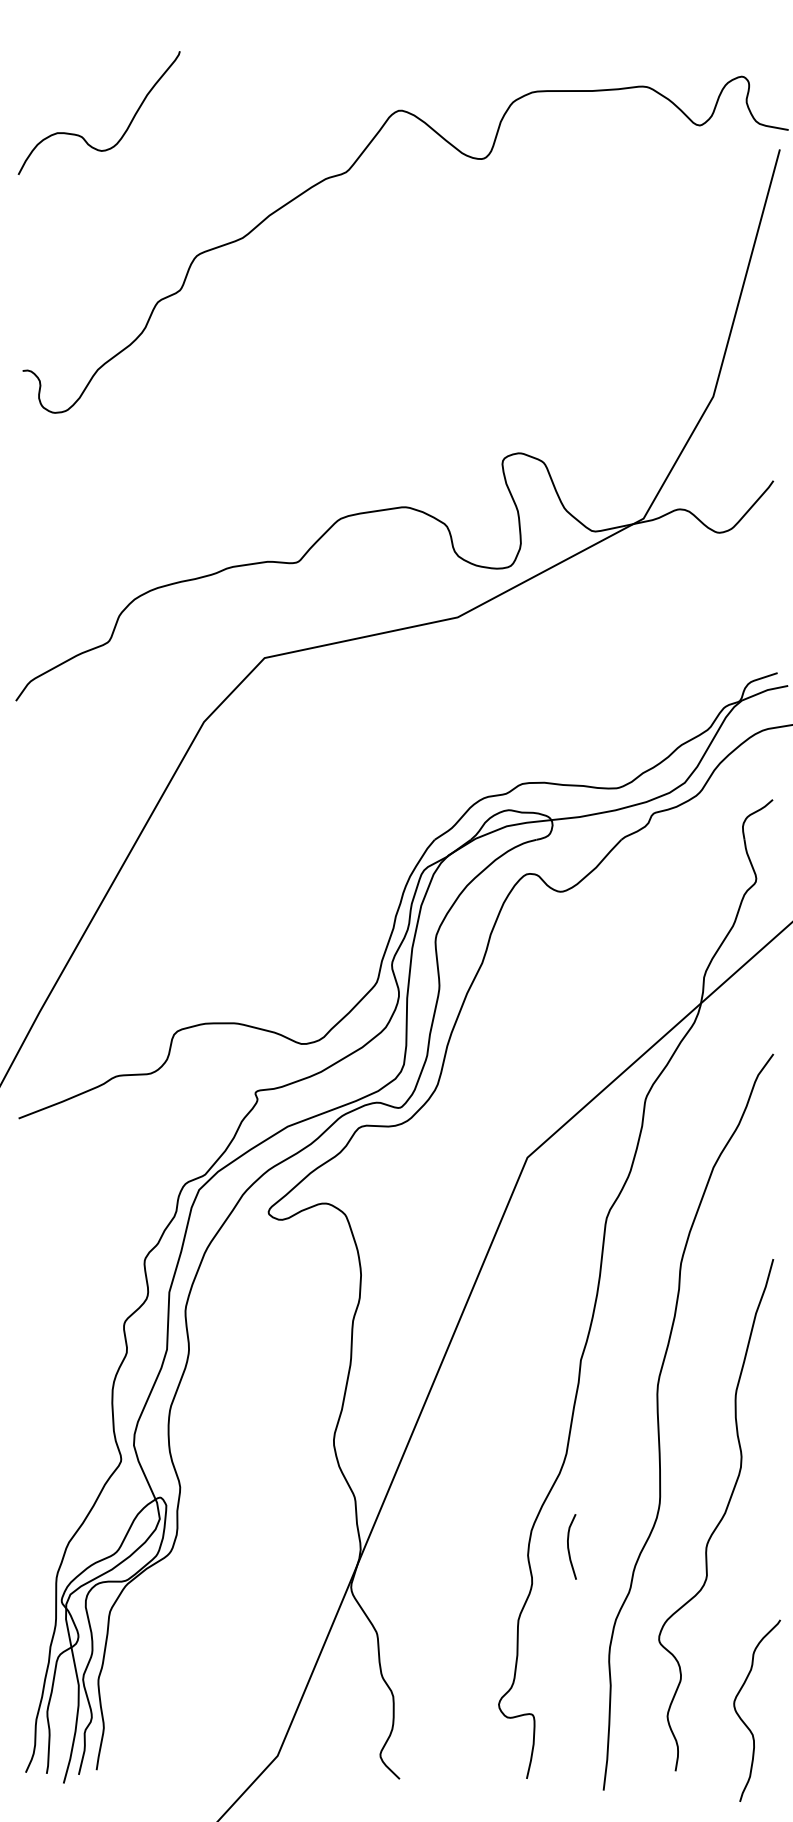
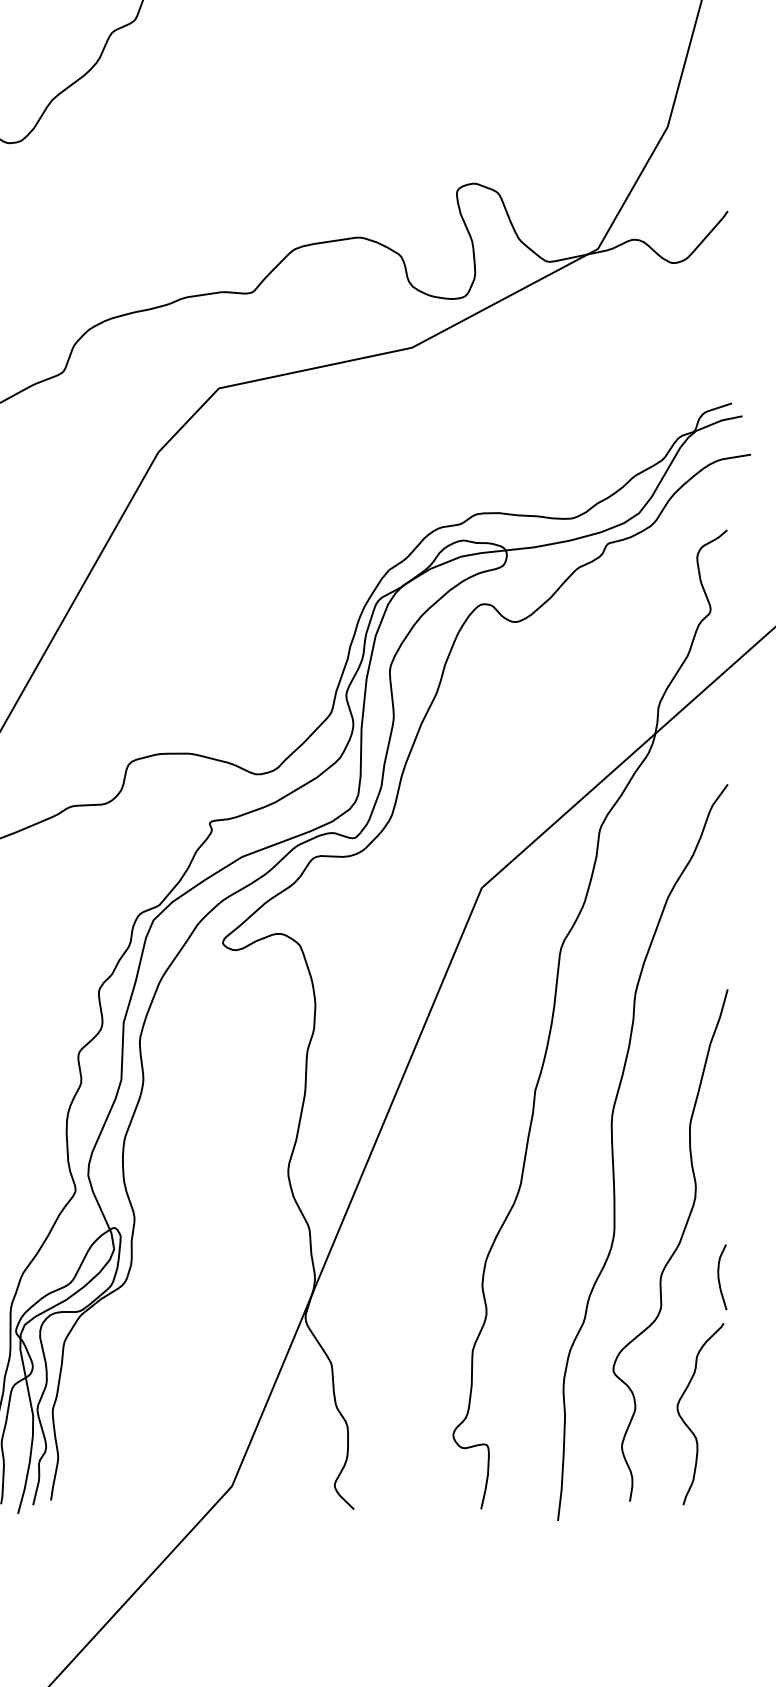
curve: (569, 1547) -> (719, 1277), moved
curve: (744, 1721) -> (687, 1424), moved

